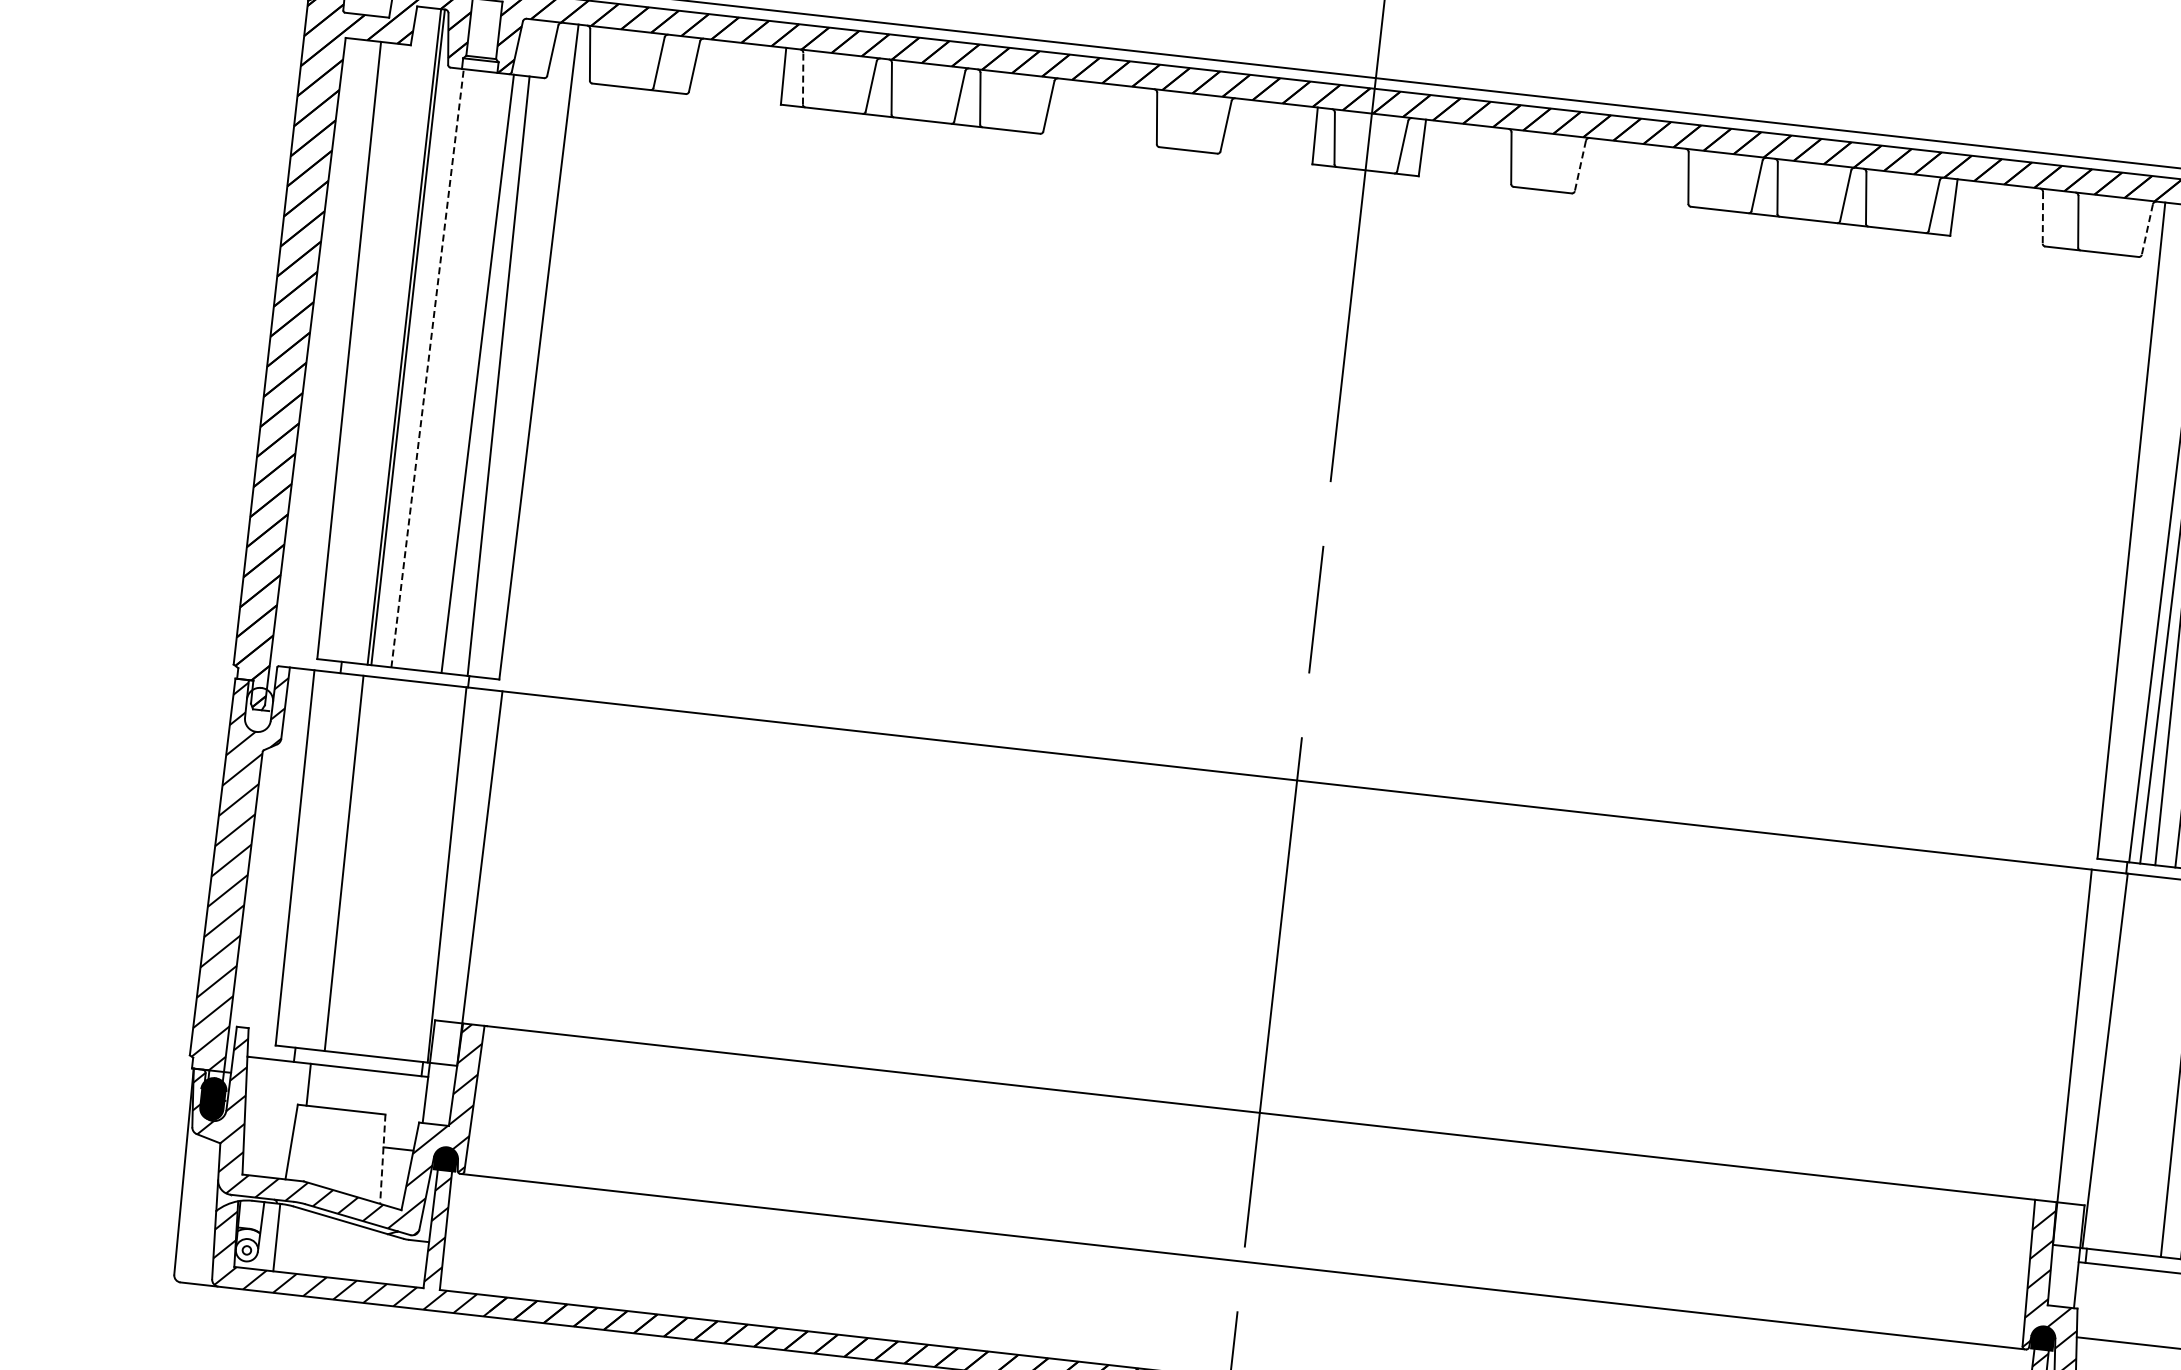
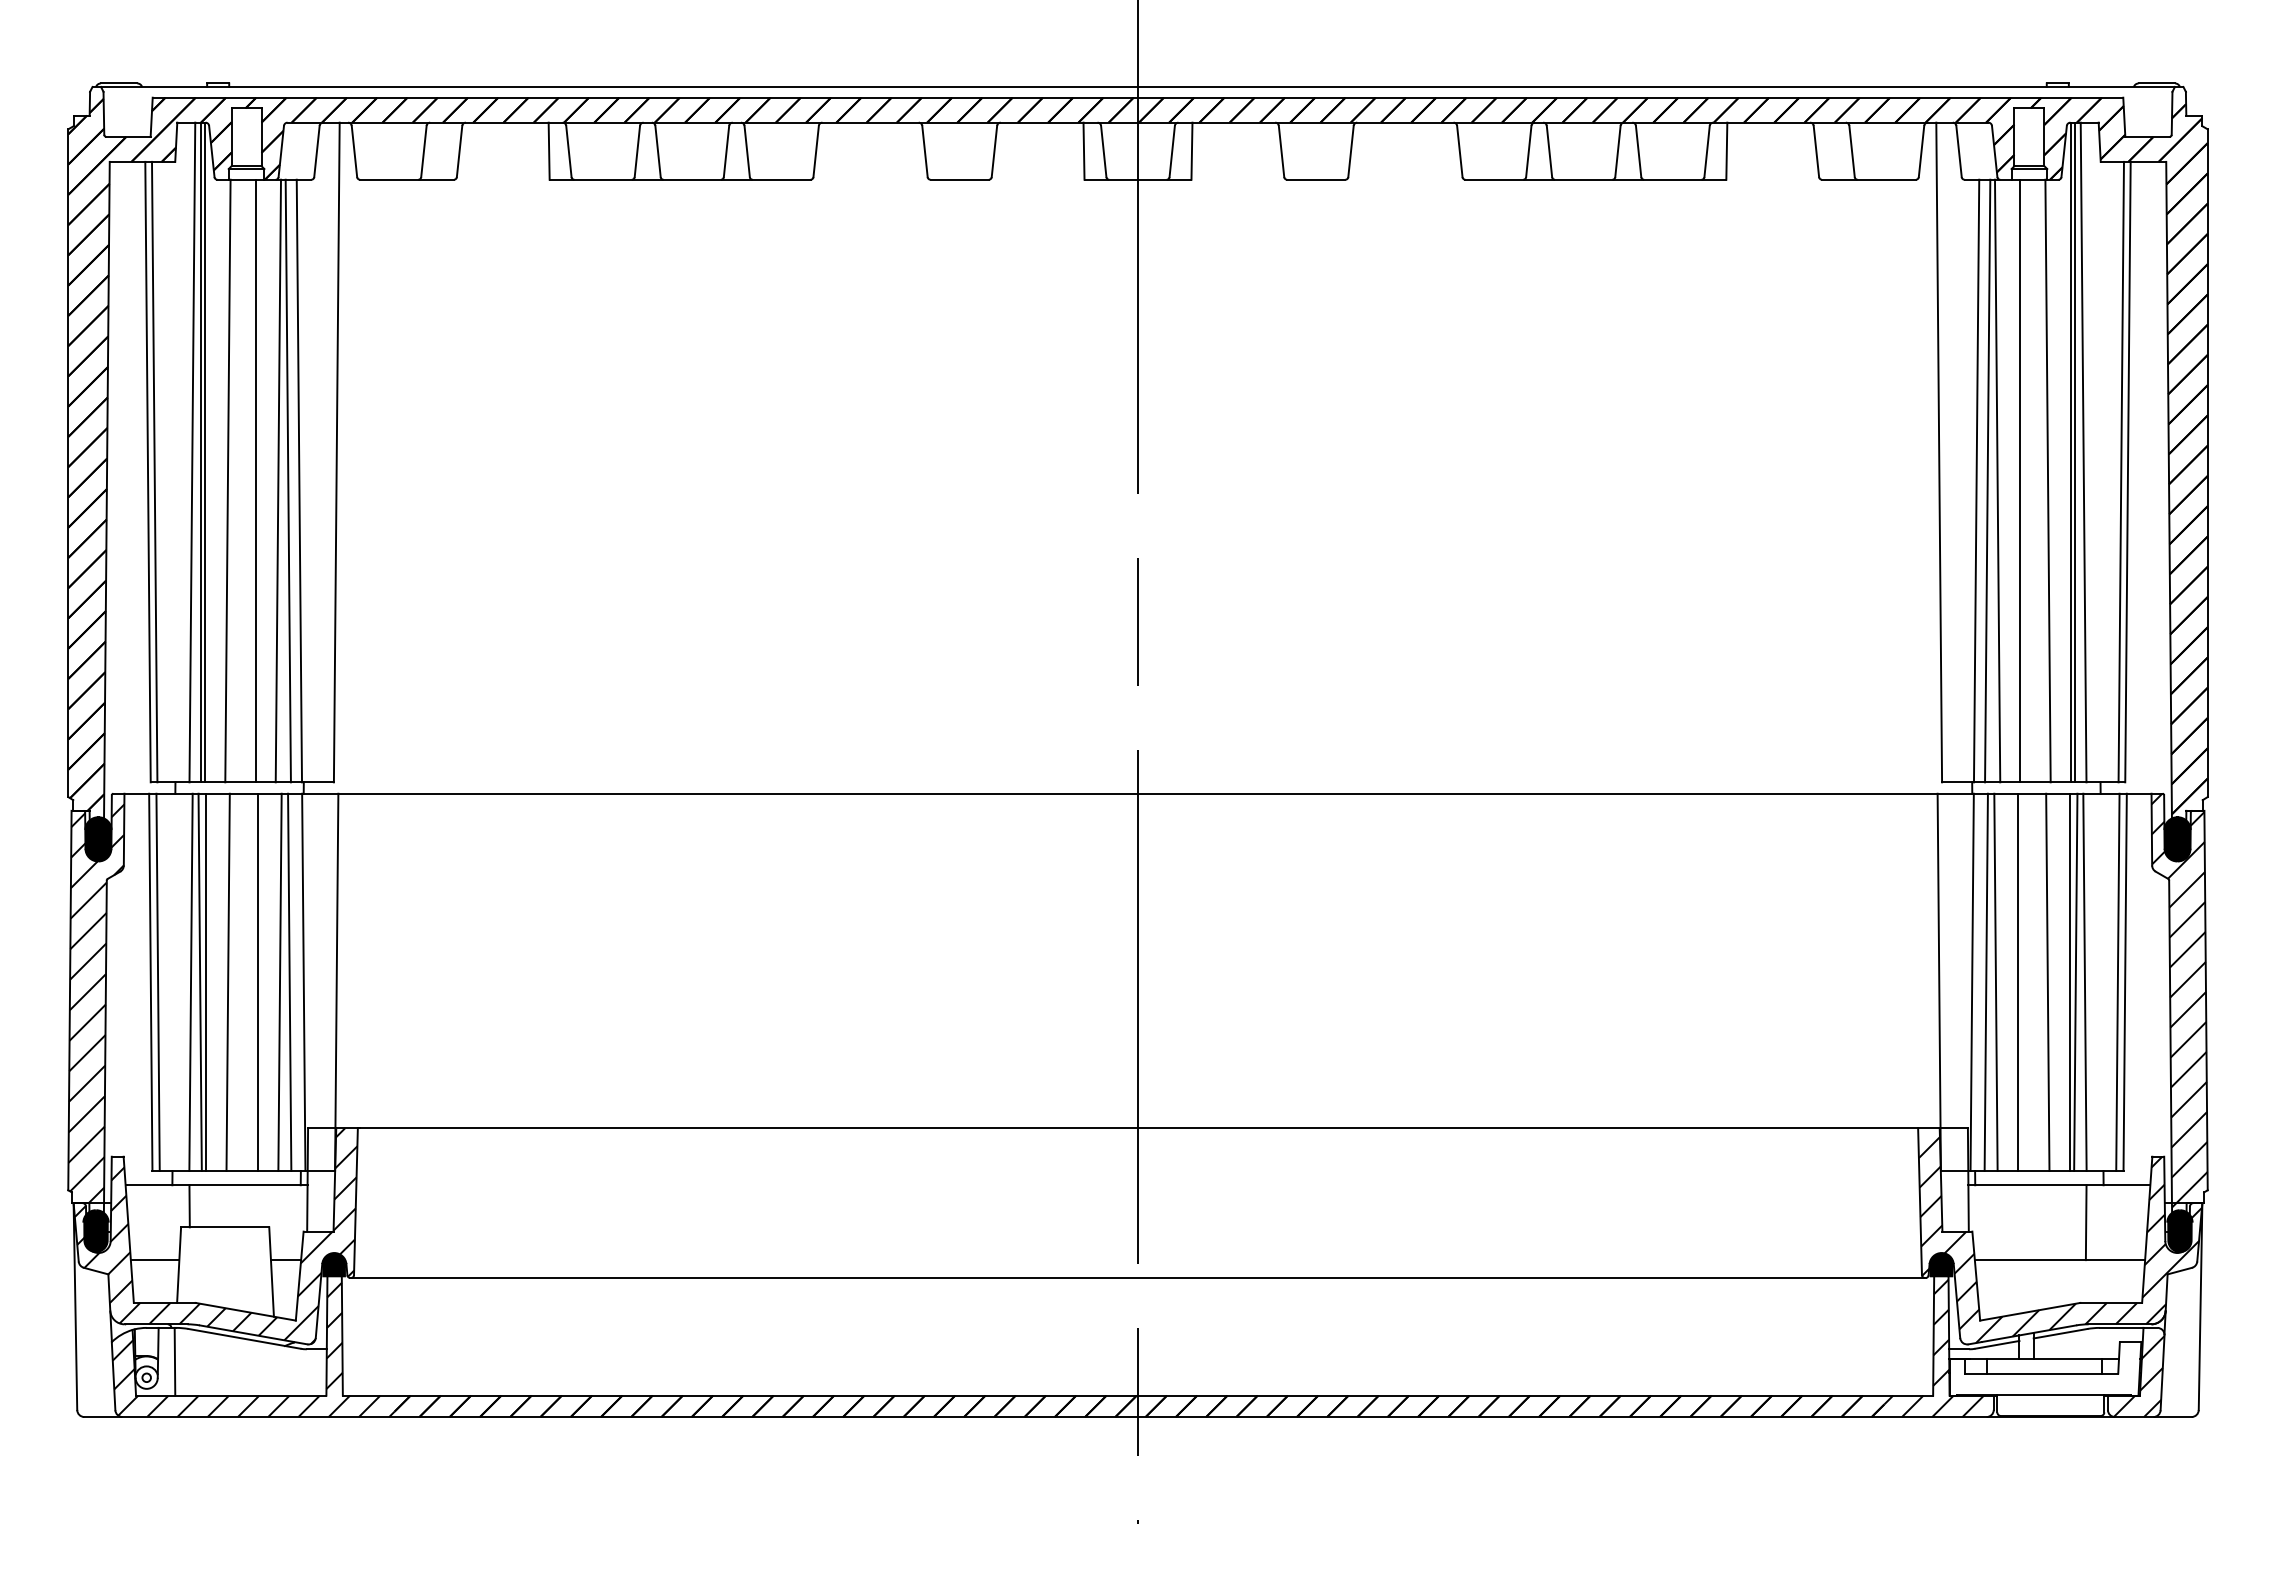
line: (802, 78) -> (568, 151), dashed -> solid
line: (1580, 166) -> (1351, 151), dashed -> solid
line: (2042, 217) -> (1816, 151), dashed -> solid
line: (2147, 229) -> (1921, 151), dashed -> solid
line: (395, 335) -> (192, 452), added
line: (355, 350) -> (154, 471), added
line: (427, 367) -> (227, 480), dashed -> solid
line: (455, 370) -> (255, 480), added
line: (486, 374) -> (287, 480), added
fill: (259, 710) -> (98, 839), added
line: (301, 858) -> (157, 982), added
line: (334, 862) -> (190, 982), added
line: (350, 864) -> (206, 982), added
line: (371, 866) -> (227, 982), added
line: (402, 870) -> (258, 982), added
line: (422, 872) -> (279, 982), added
line: (432, 873) -> (289, 982), added
line: (2118, 1062) -> (1985, 982), added
line: (2128, 1063) -> (1995, 982), added
line: (2150, 1066) -> (2017, 982), added
line: (267, 1134) -> (154, 1260), added
line: (382, 1159) -> (271, 1272), dashed -> solid

